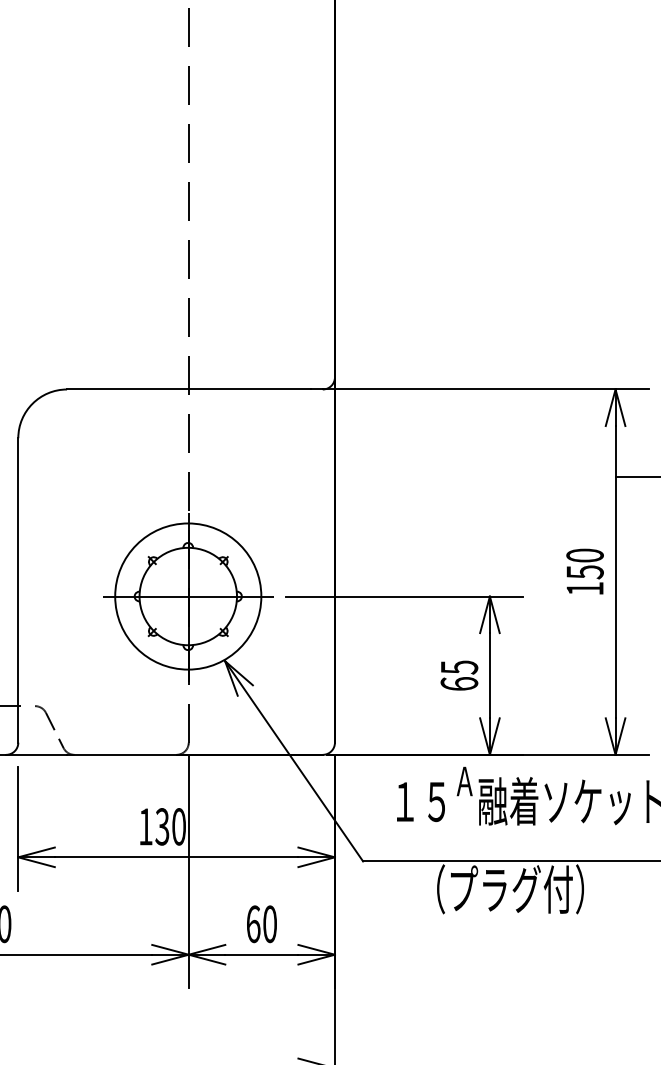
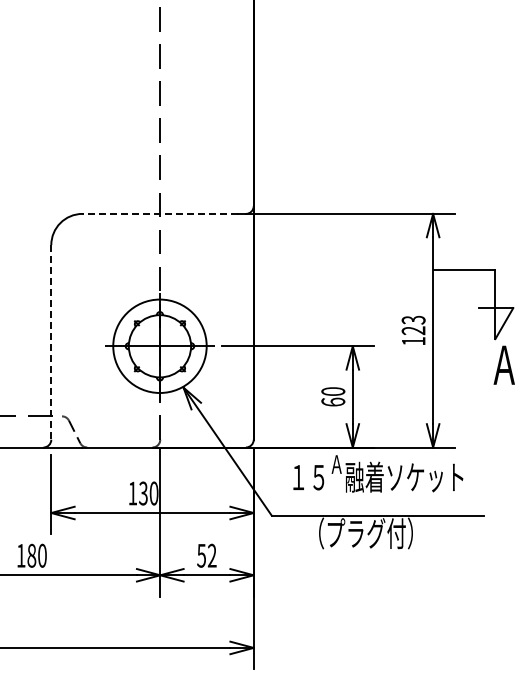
line: (189, 388) -> (160, 213), solid -> dashed
text: (584, 564) -> (413, 325), 150 -> 123
line: (18, 590) -> (51, 342), solid -> dashed
text: (459, 667) -> (333, 391), 65 -> 60
text: (261, 923) -> (206, 555), 60 -> 52

